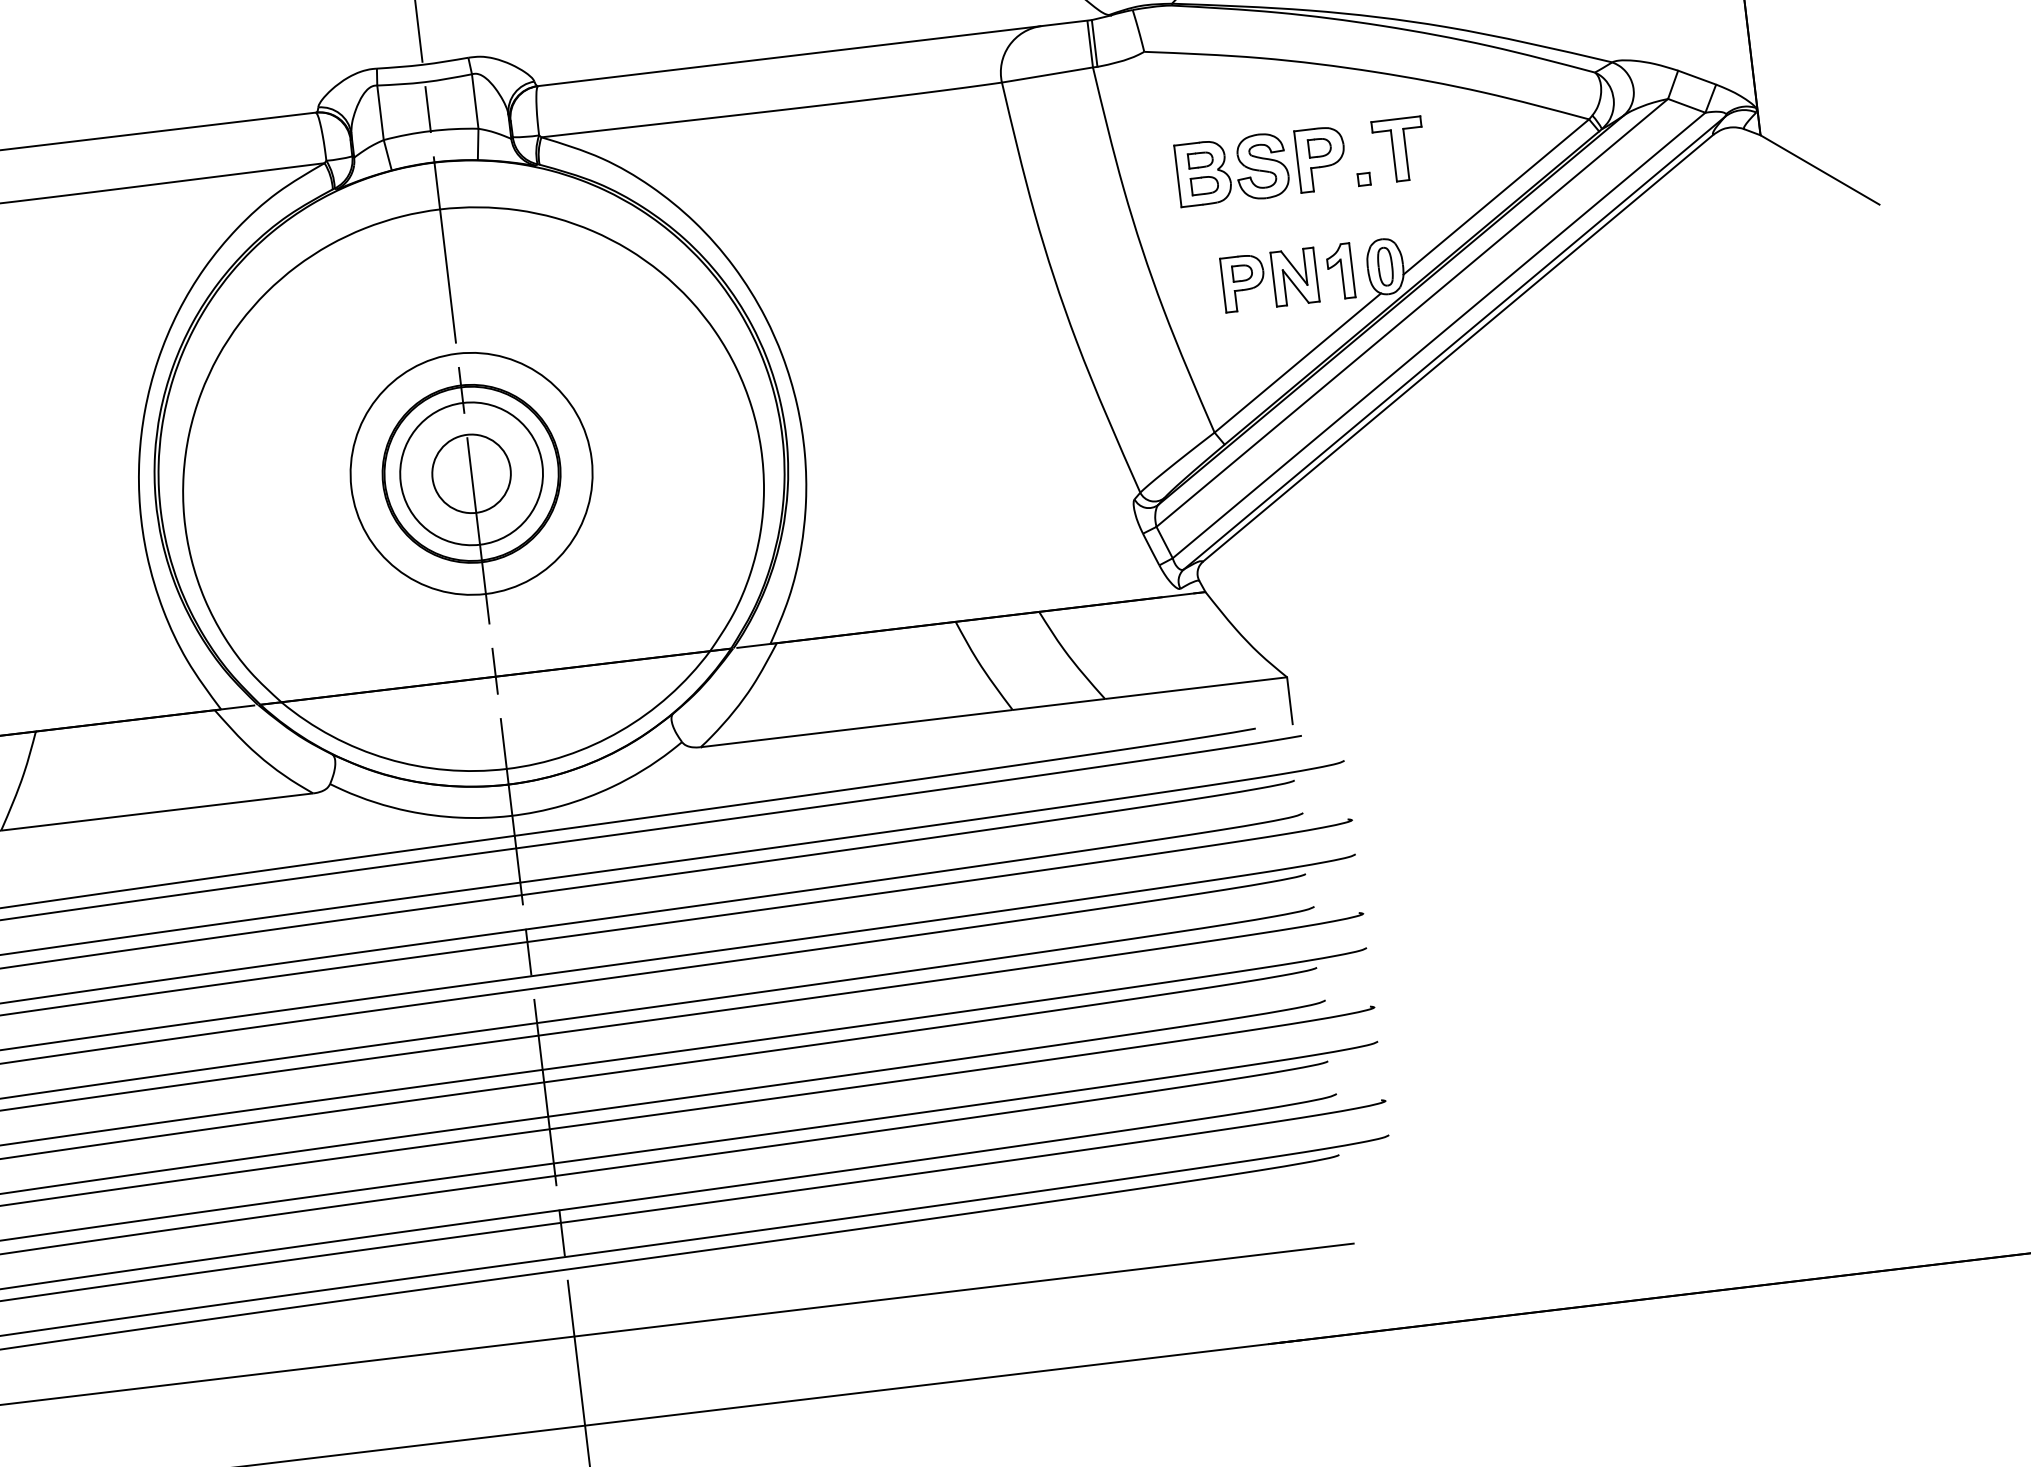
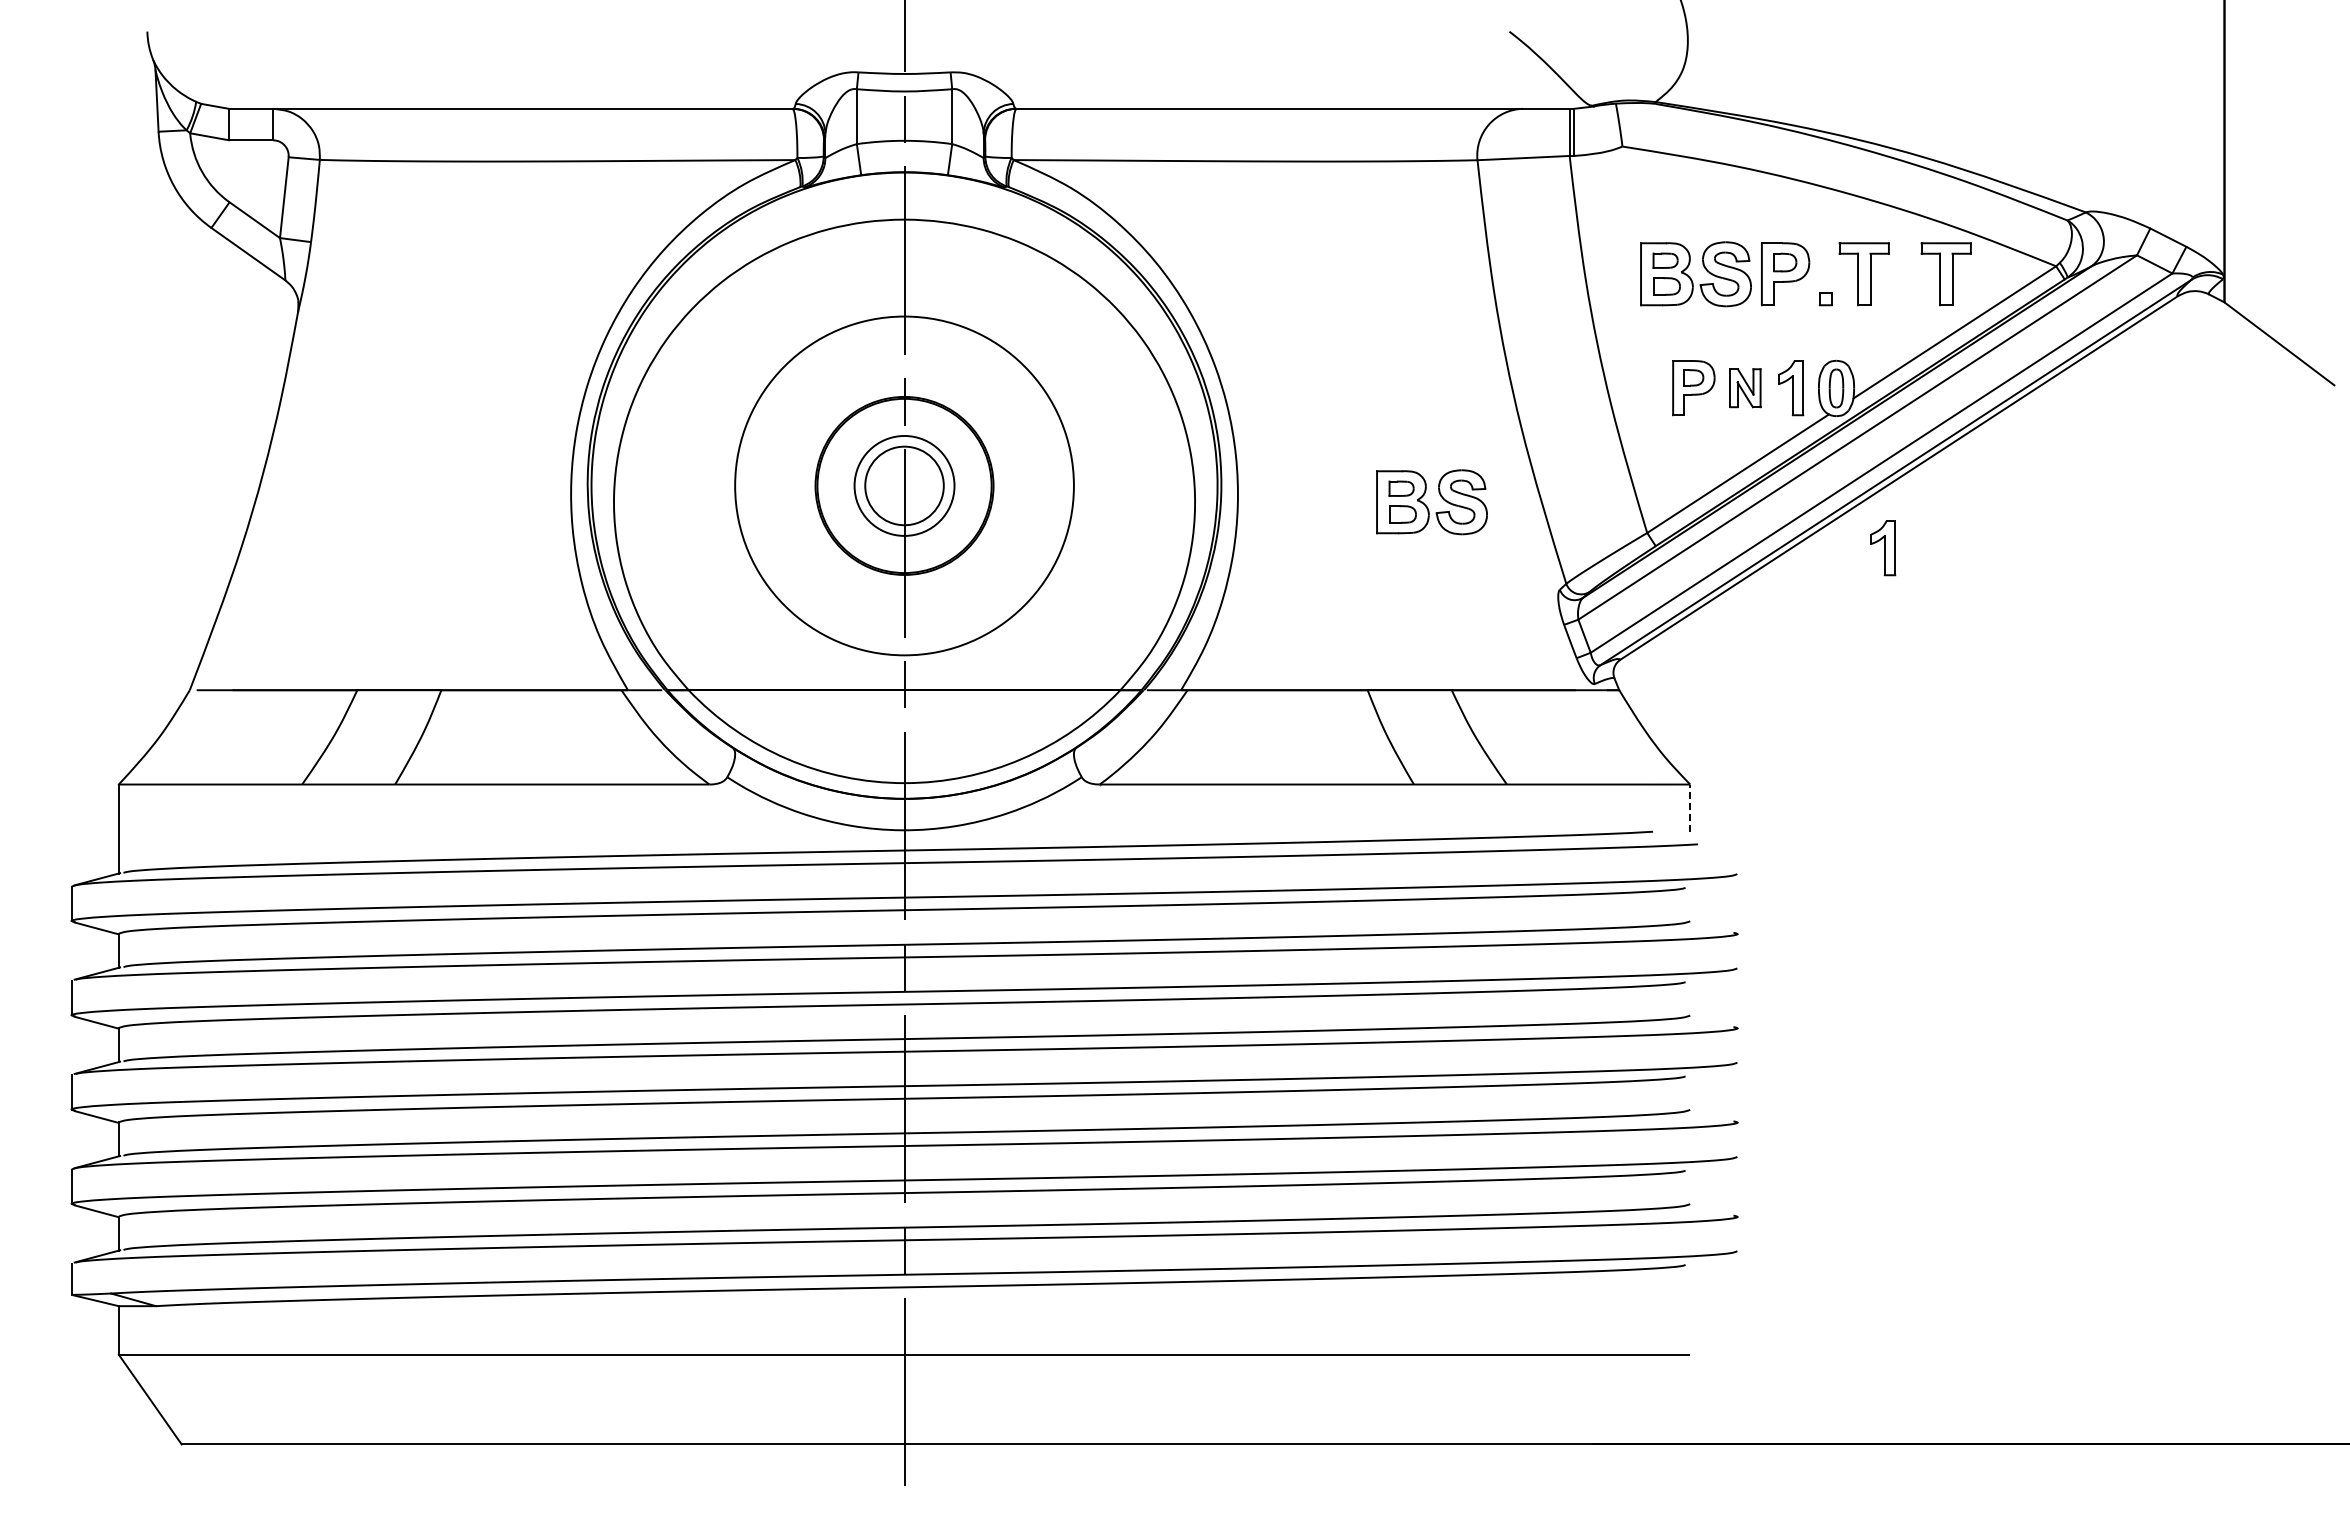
part: (1480, 140) -> (1945, 274), added
part: (1295, 277) -> (1745, 388), size x0.7
part: (1451, 420) -> (1883, 548), added
part: (996, 427) -> (1431, 502), added
circle: (471, 473) -> (904, 485), size x0.7
circle: (471, 473) -> (904, 485), size x1.4
line: (1290, 701) -> (1690, 808), solid -> dashed

